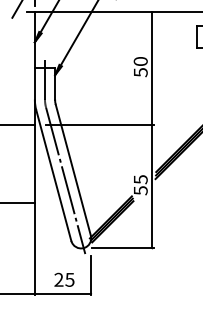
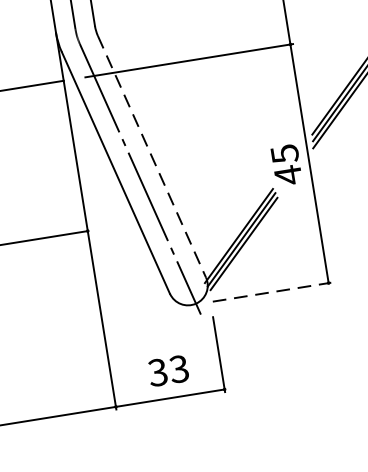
line: (73, 170) -> (152, 157), solid -> dashed
text: (140, 190) -> (287, 175), 55 -> 45
line: (123, 248) -> (272, 292), solid -> dashed
text: (64, 279) -> (168, 370), 25 -> 33

